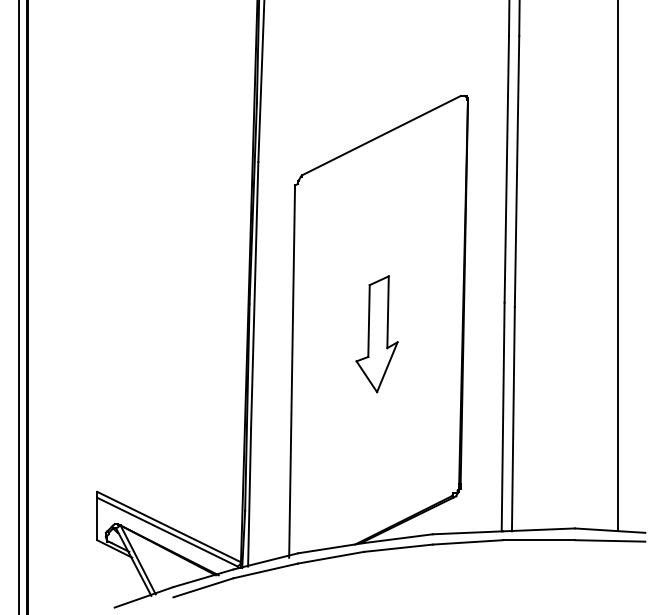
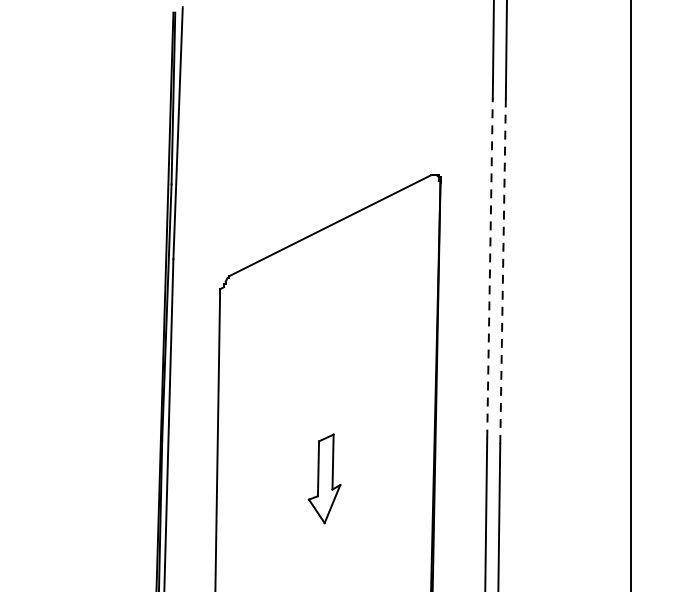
line: (506, 168) -> (489, 267), solid -> dashed
line: (517, 171) -> (503, 271), solid -> dashed
part: (376, 334) -> (323, 479), size x0.6

